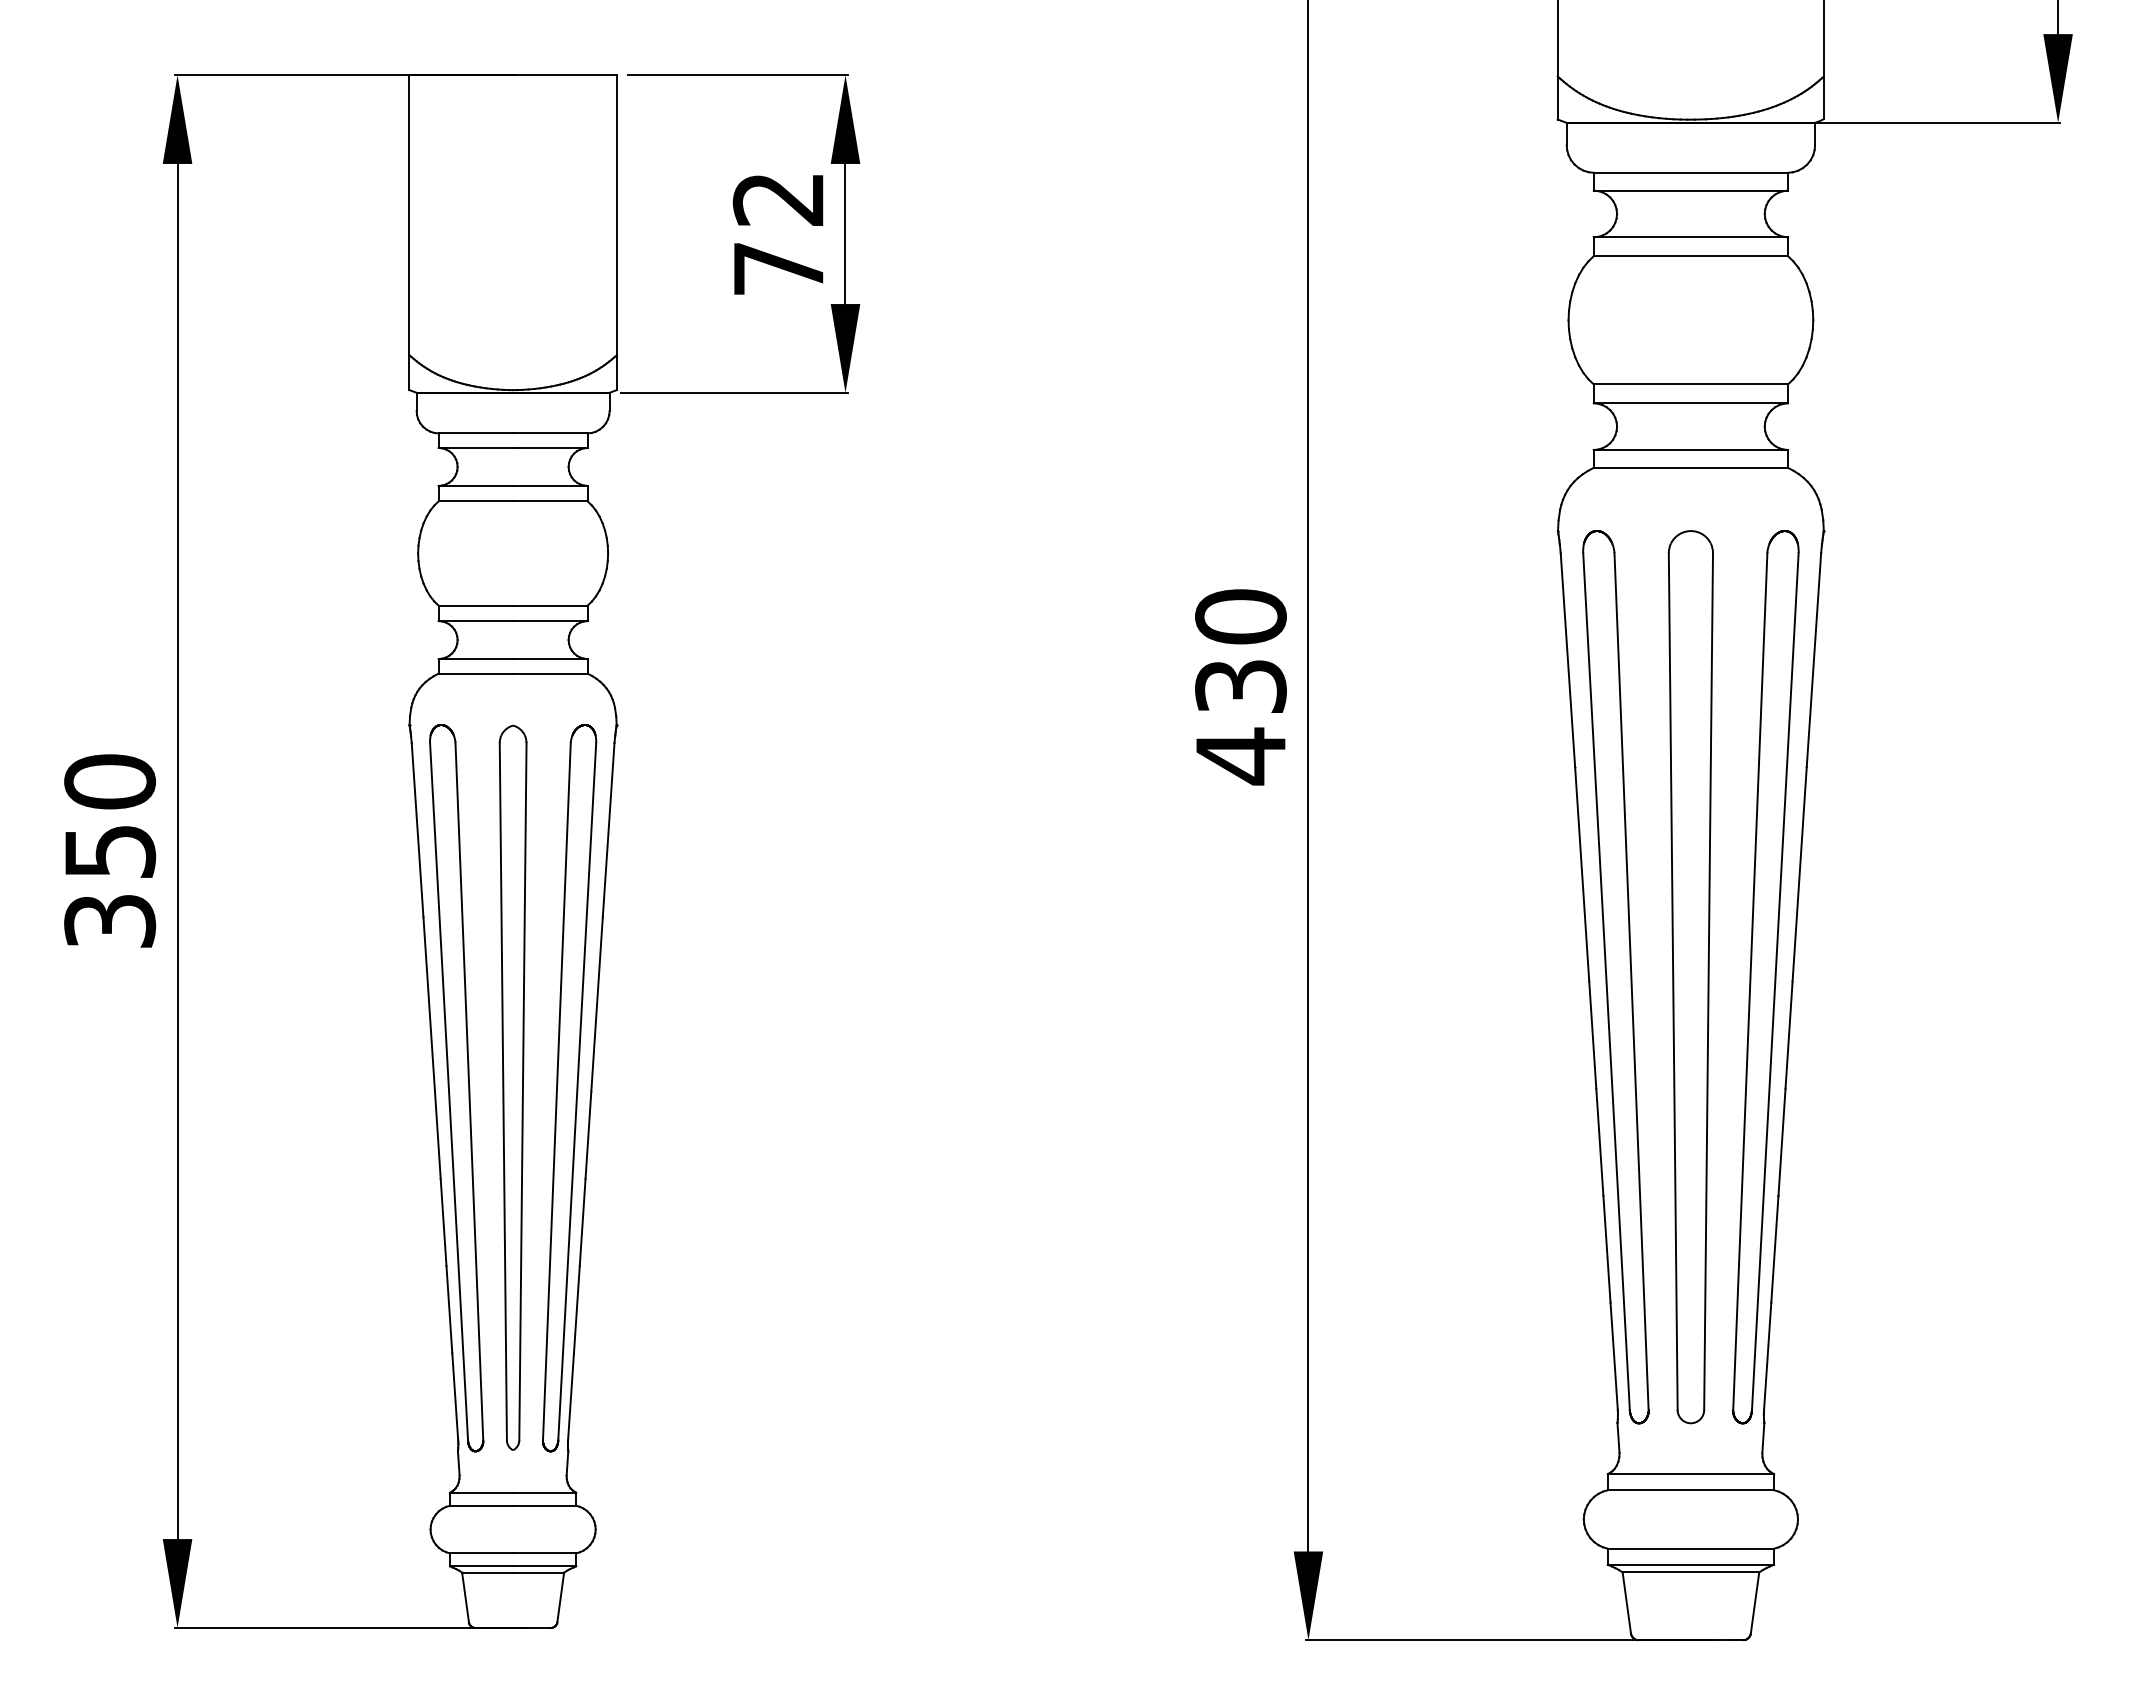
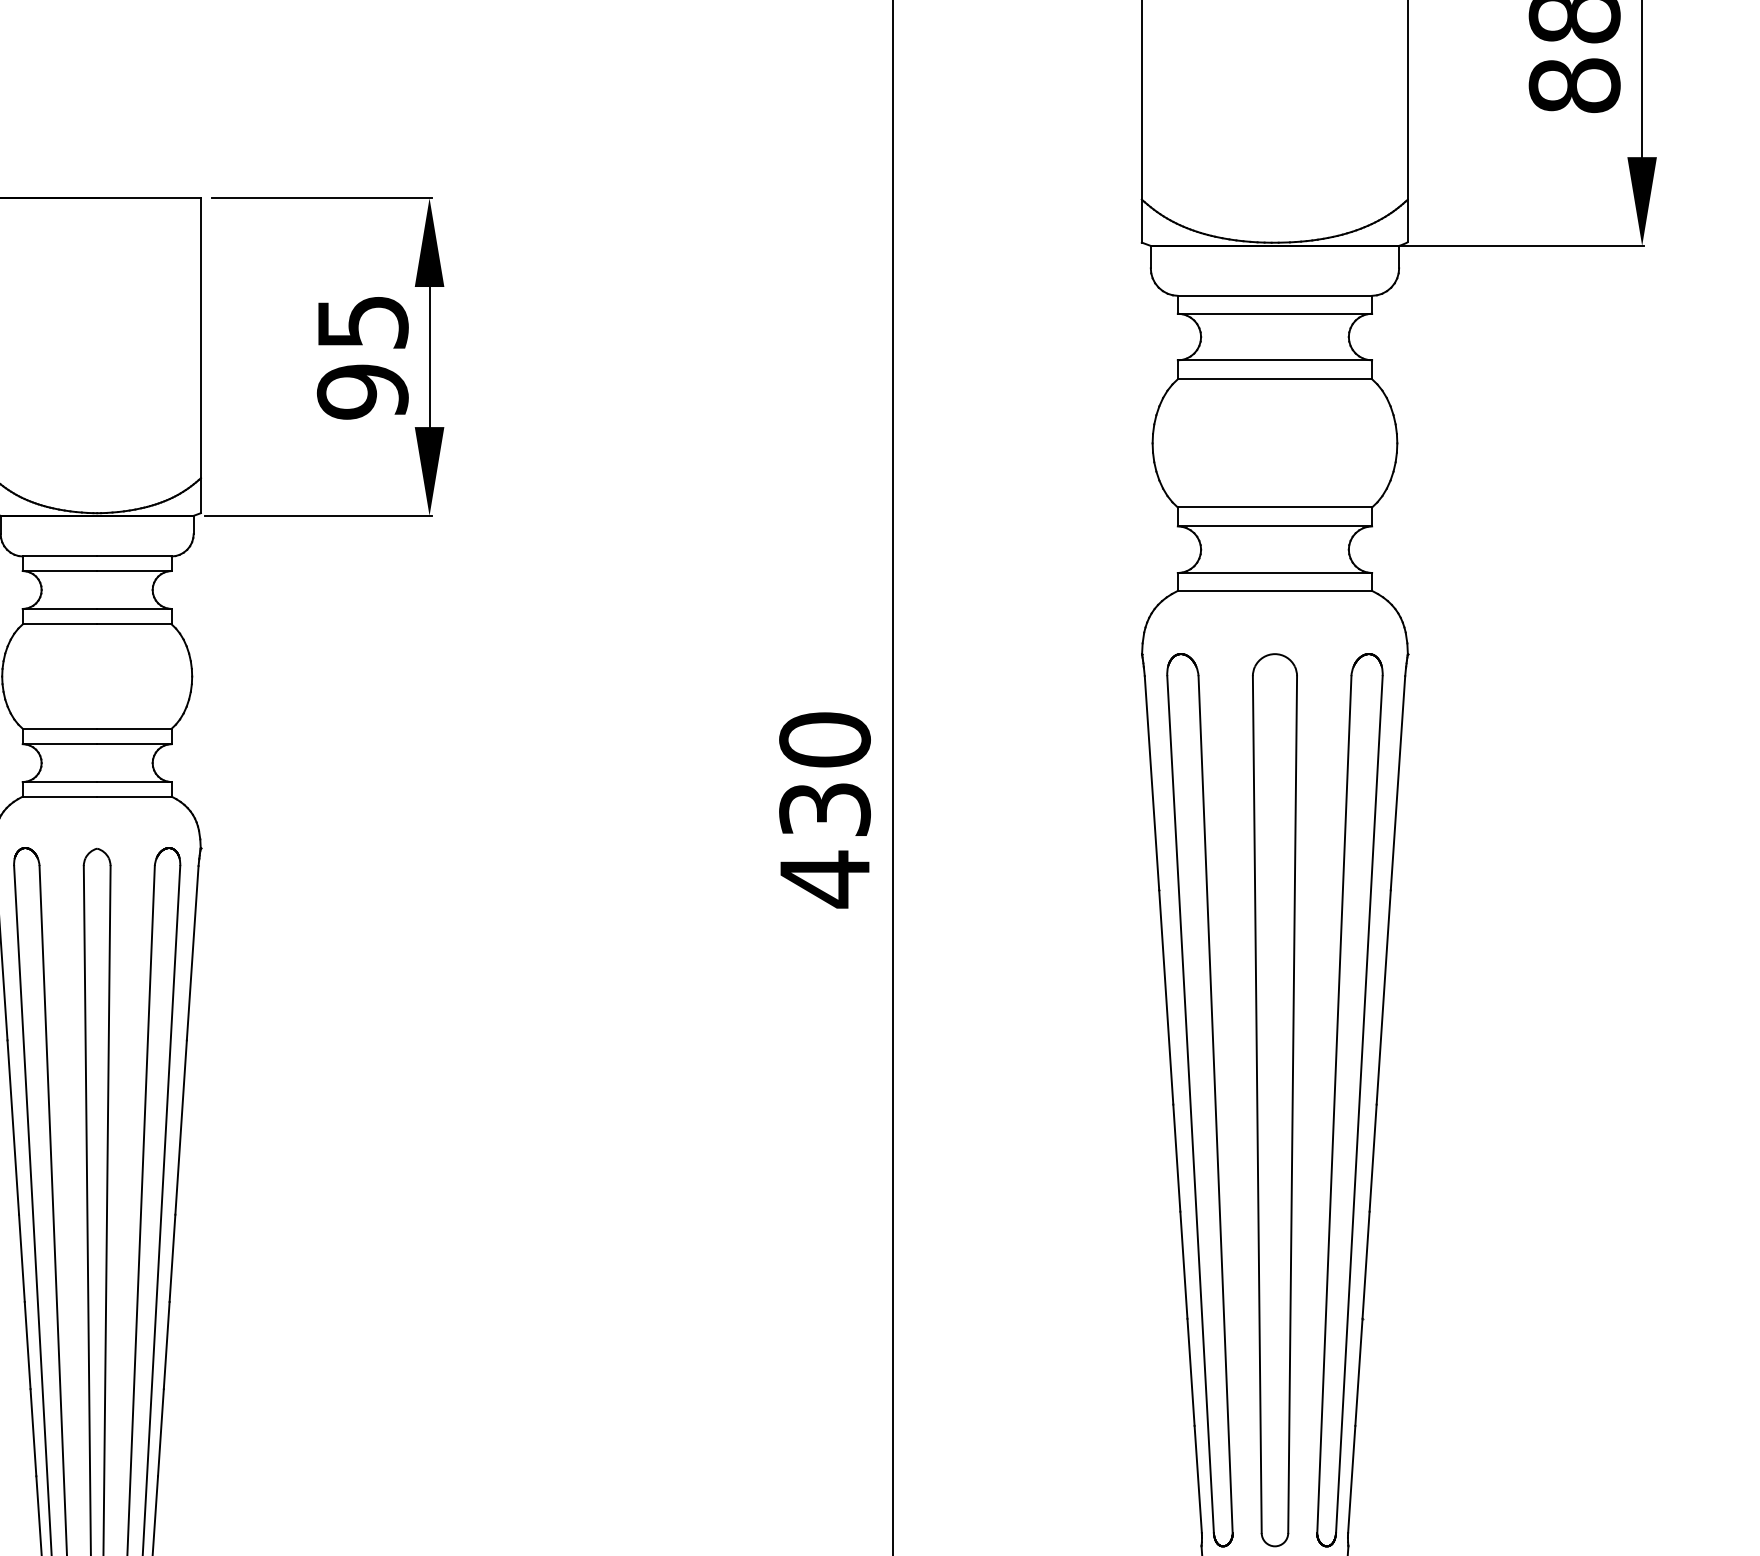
text: (778, 234) -> (362, 357), 72 -> 95

